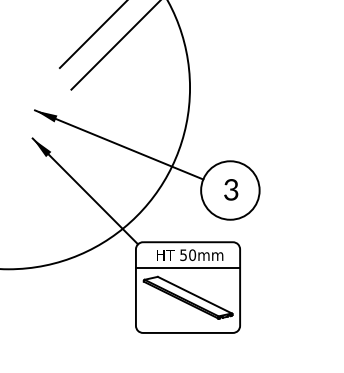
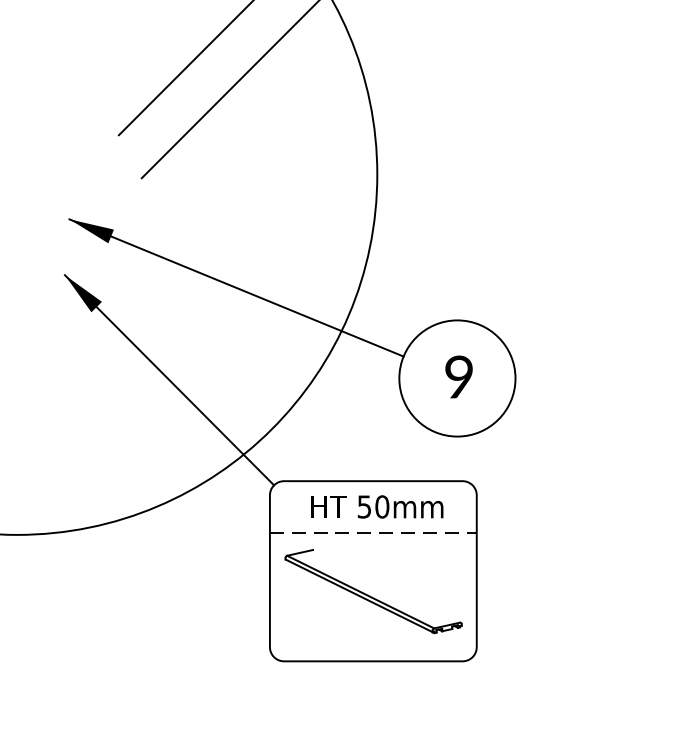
text: (231, 189) -> (459, 376), 3 -> 9
line: (188, 268) -> (374, 533), solid -> dashed
line: (195, 294) -> (388, 584), removed

